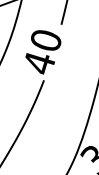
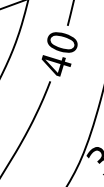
text: (43, 52) -> (59, 54), moved

